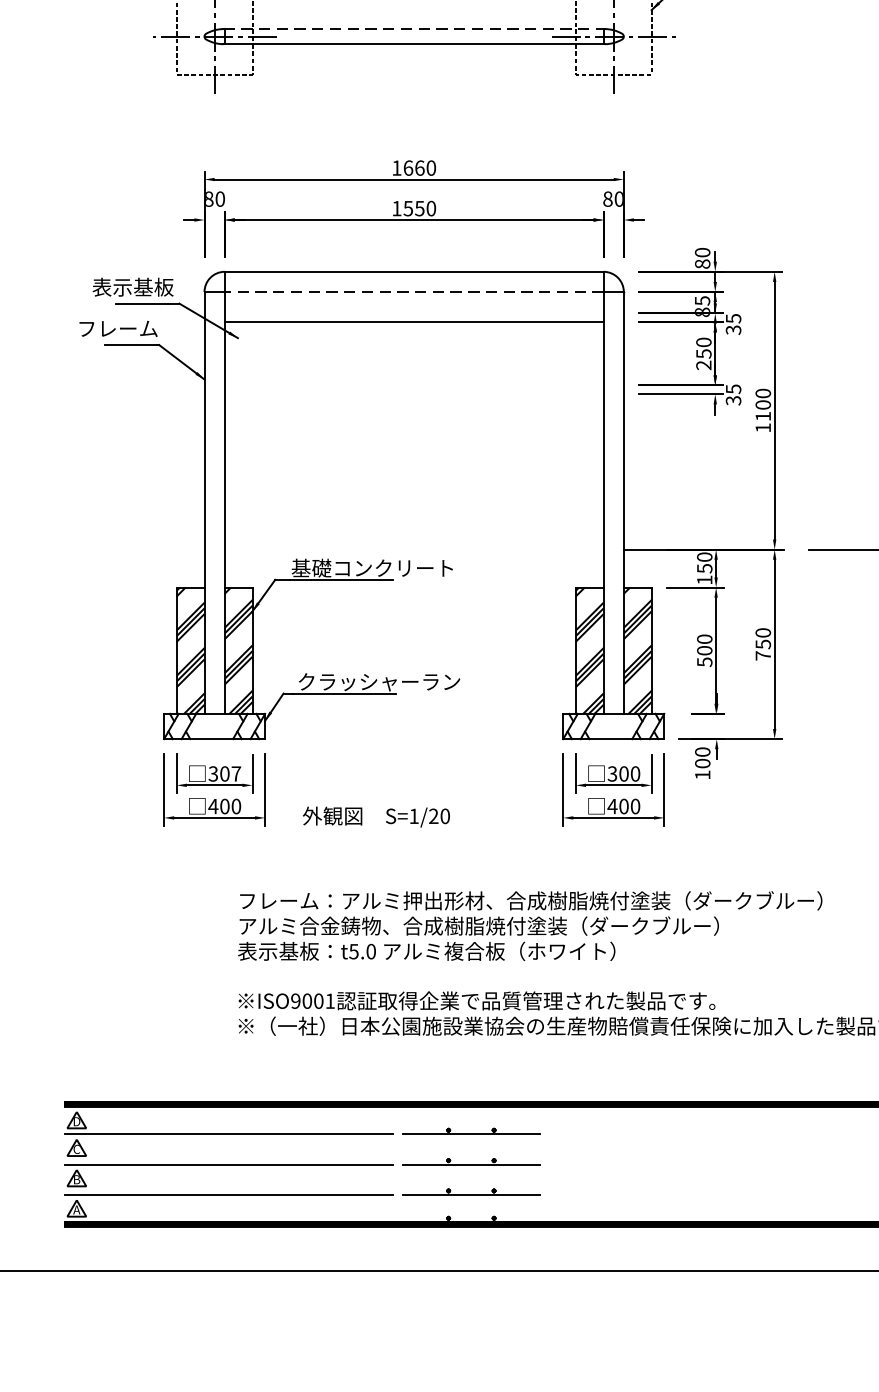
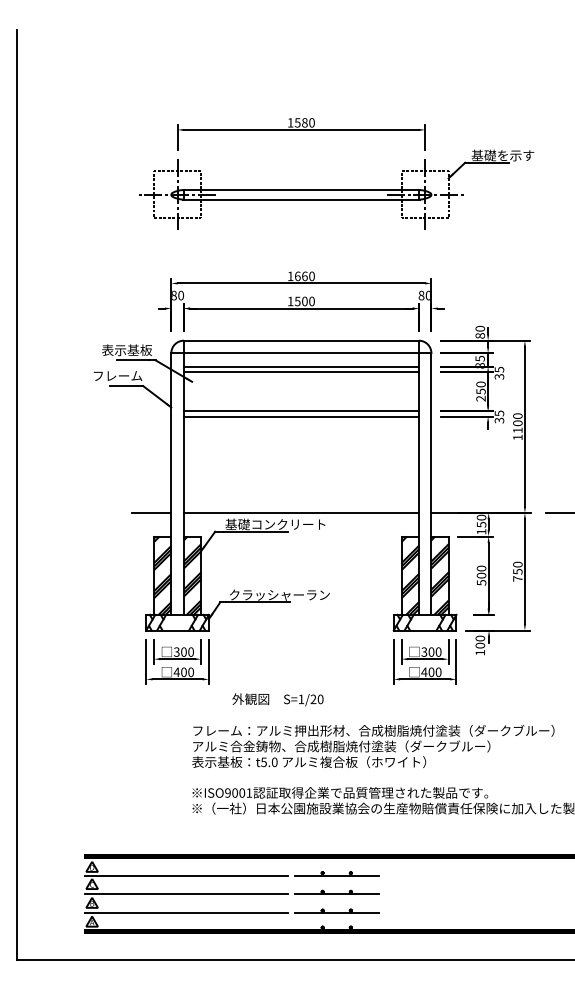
line: (412, 29) -> (300, 190), dashed -> solid
text: (419, 208) -> (304, 301), 1550 -> 1500
line: (412, 292) -> (300, 353), dashed -> solid
line: (412, 313) -> (300, 366), added
line: (412, 385) -> (300, 411), added
line: (412, 394) -> (300, 416), added
line: (172, 550) -> (151, 513), added
line: (412, 550) -> (300, 513), added
text: (235, 772) -> (190, 651), 307 -> 300
text: (375, 816) -> (277, 699), moved

